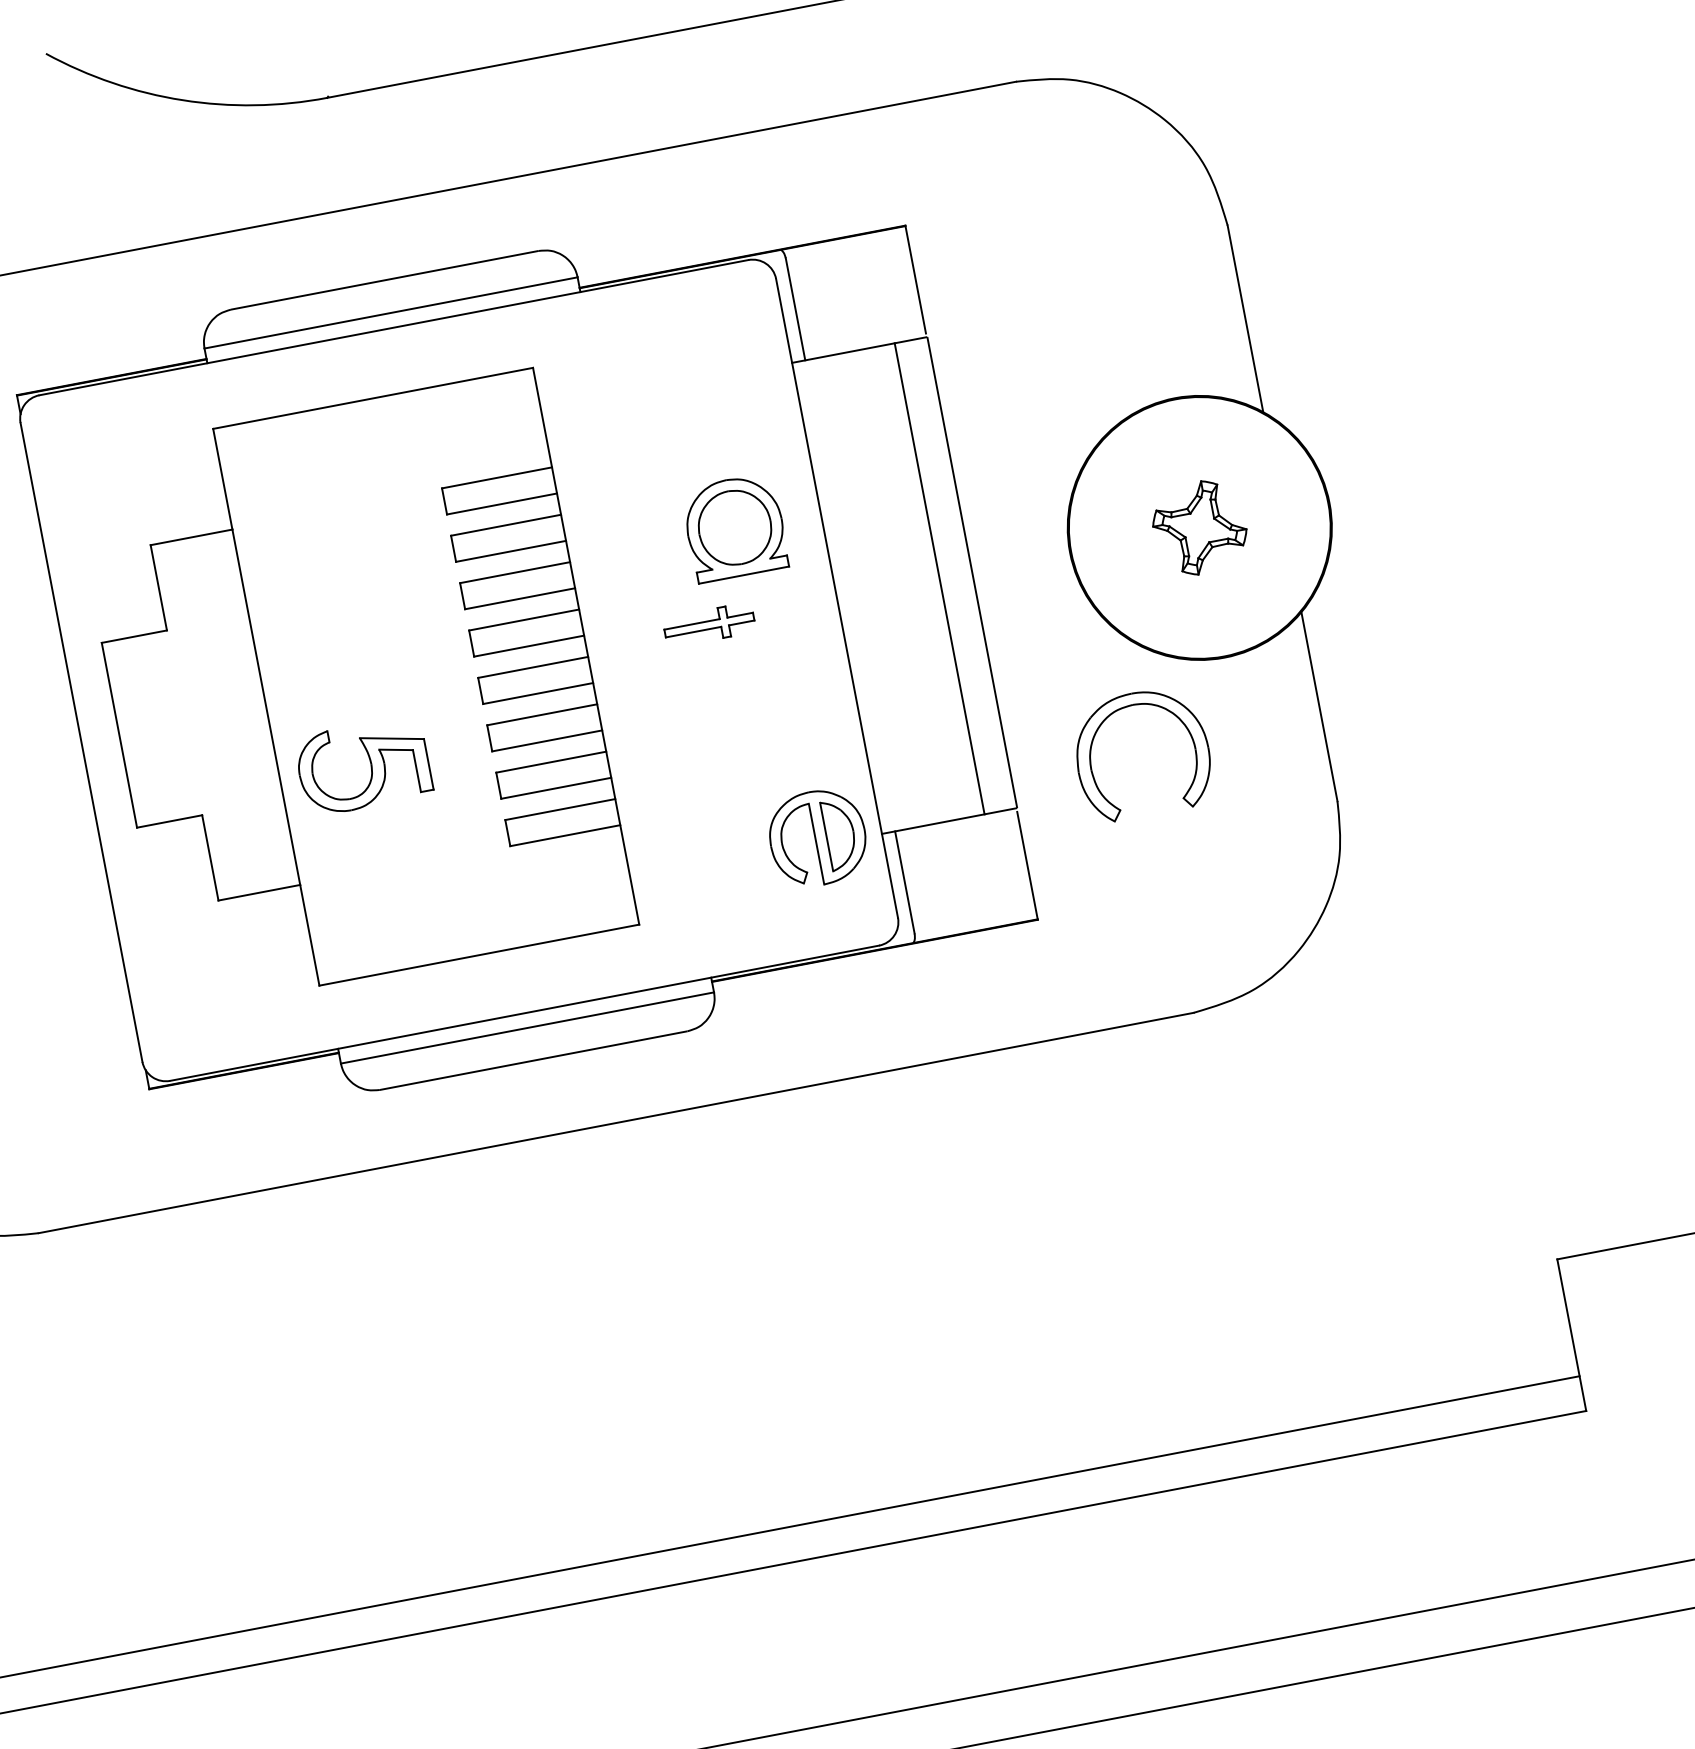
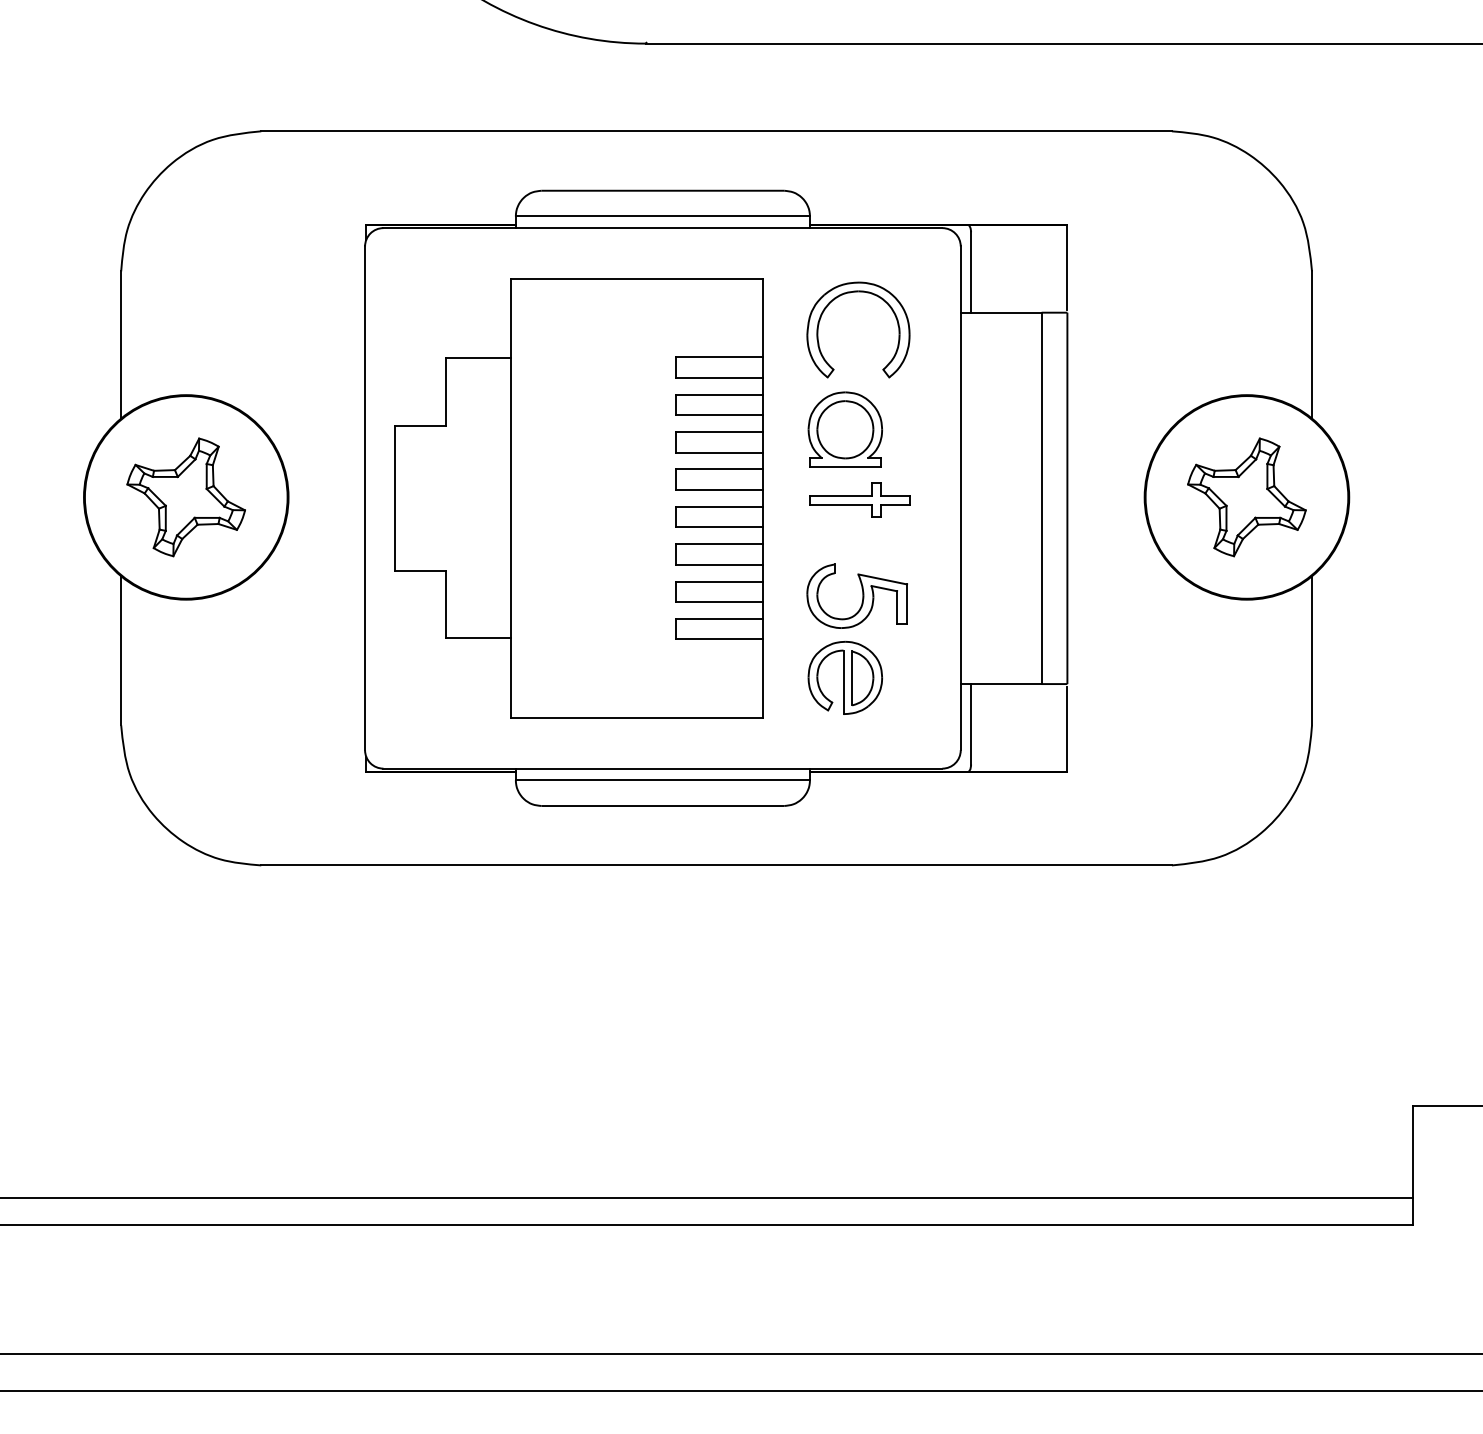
part: (733, 527) -> (844, 429), moved
part: (1199, 528) -> (1246, 497), size x1.67
part: (708, 624) -> (859, 499), size x1.43
part: (1123, 709) -> (850, 293), moved
part: (362, 765) -> (856, 595), moved
part: (816, 837) -> (844, 677), moved

